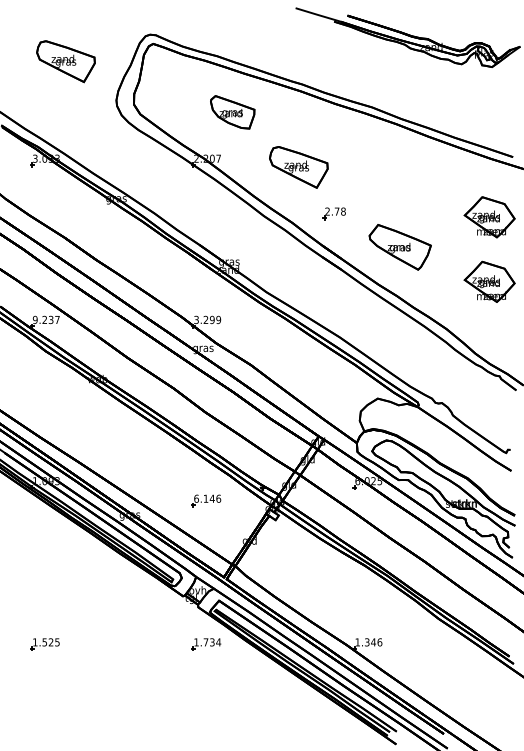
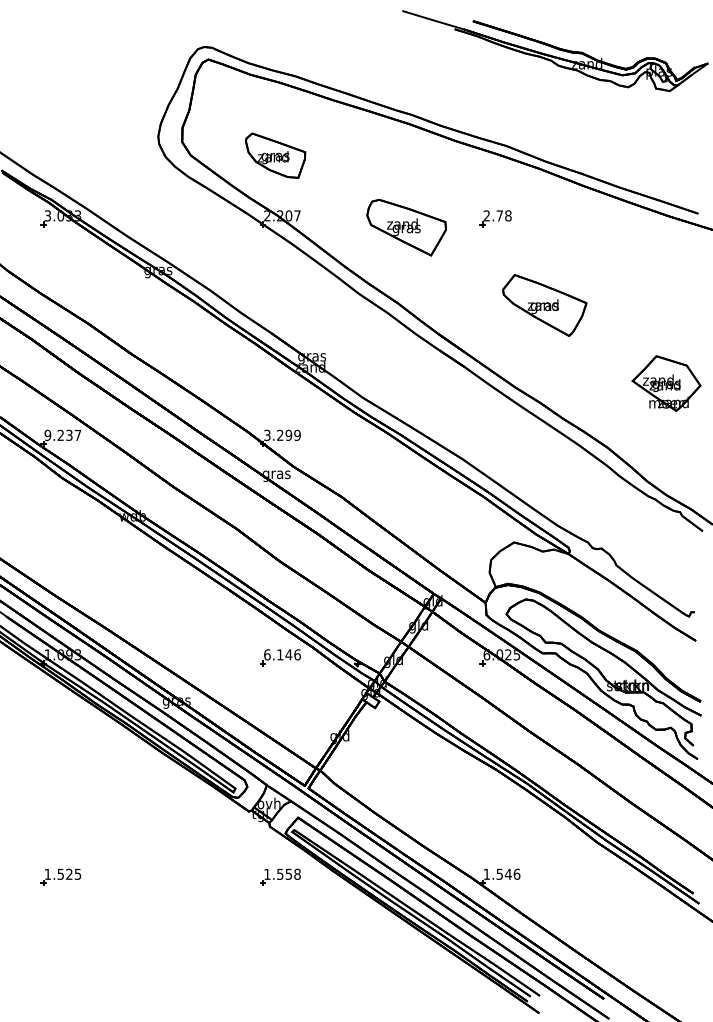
part: (65, 61) -> (89, 83), removed
part: (232, 112) -> (275, 155), moved
part: (333, 213) -> (495, 218), moved
part: (489, 217) -> (666, 295), removed
part: (400, 247) -> (544, 305), moved
part: (206, 500) -> (280, 657), moved
text: (212, 641) -> (289, 873), 1.734 -> 1.558
text: (367, 641) -> (499, 873), 1.346 -> 1.546

